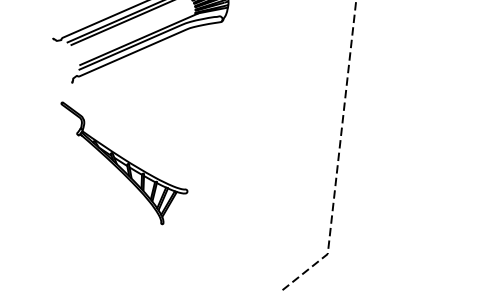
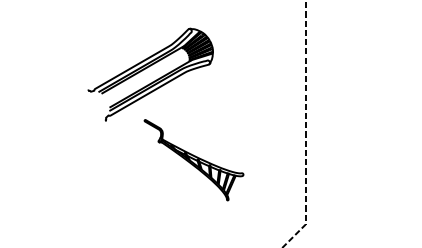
part: (121, 164) -> (193, 160), moved

